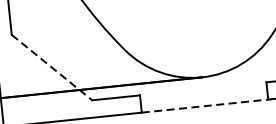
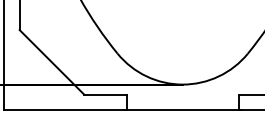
line: (52, 67) -> (52, 62), dashed -> solid
line: (205, 106) -> (183, 110), dashed -> solid

